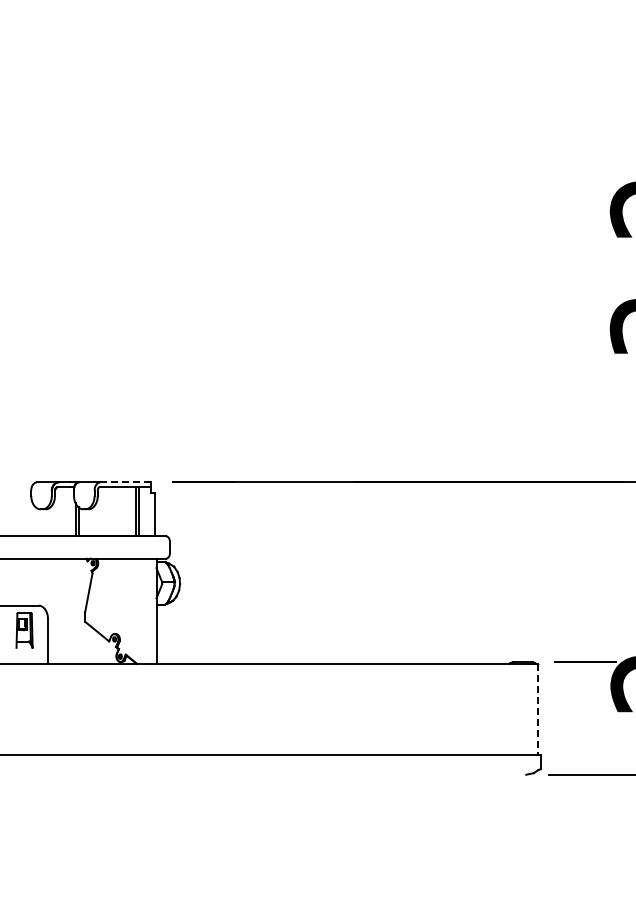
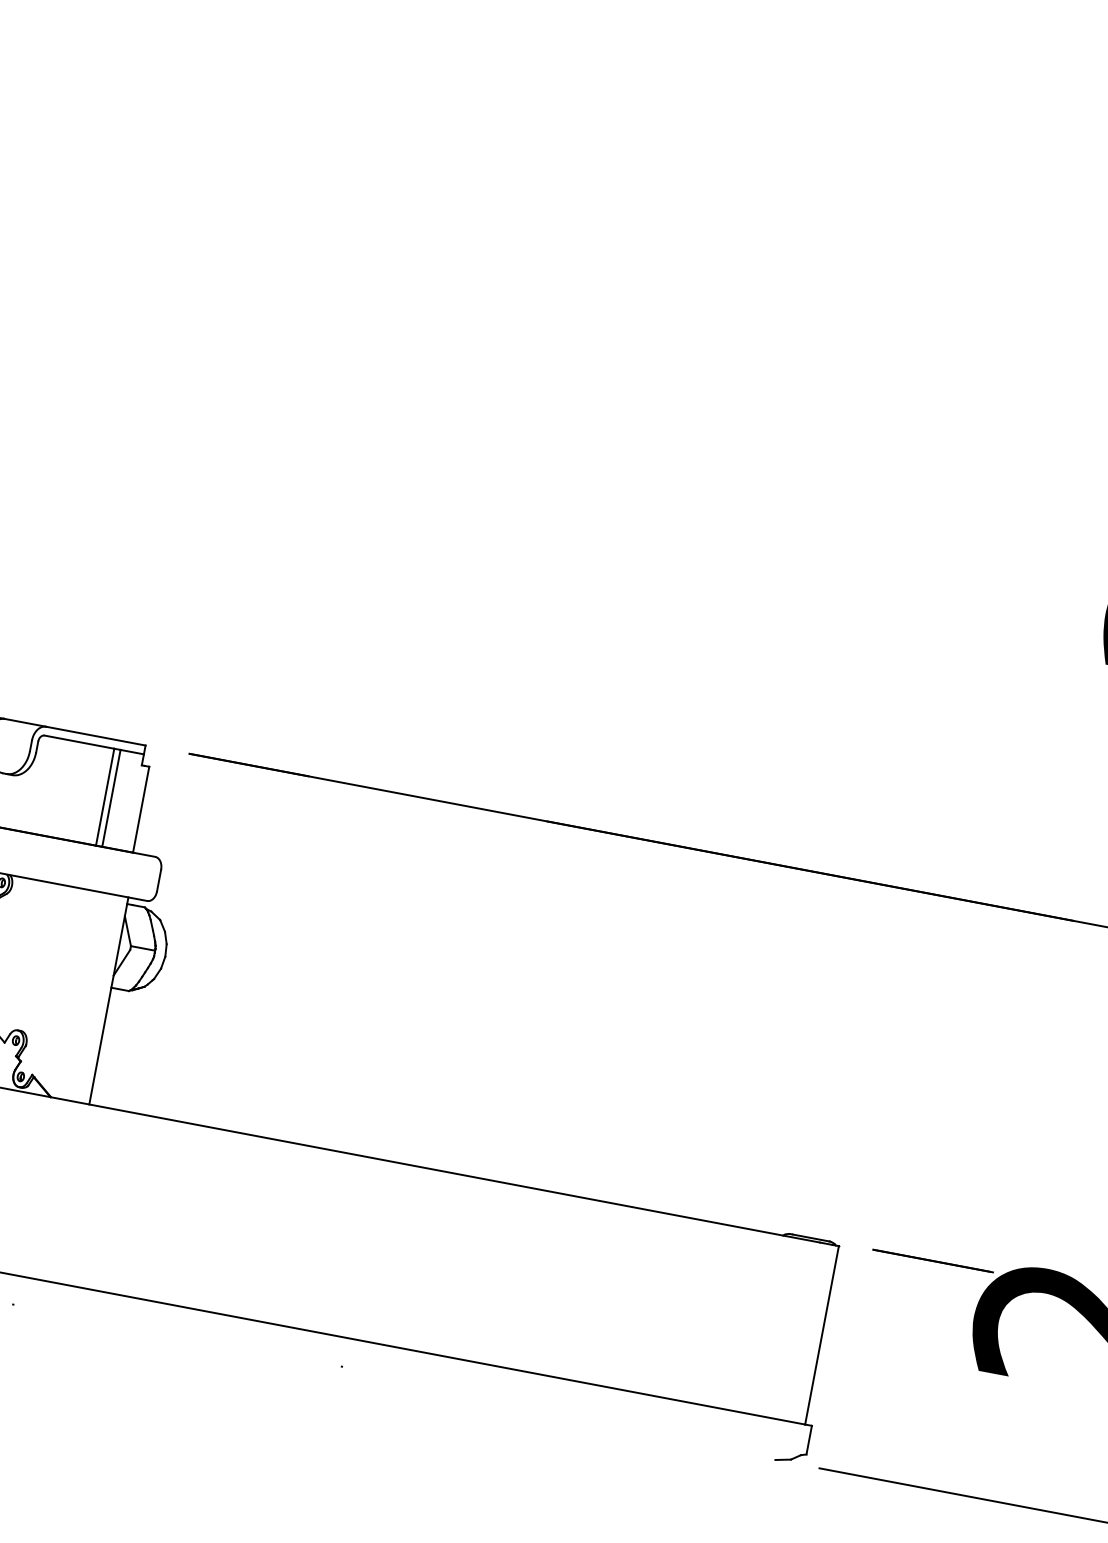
line: (125, 482) -> (95, 736), dashed -> solid
line: (537, 709) -> (821, 1335), dashed -> solid

